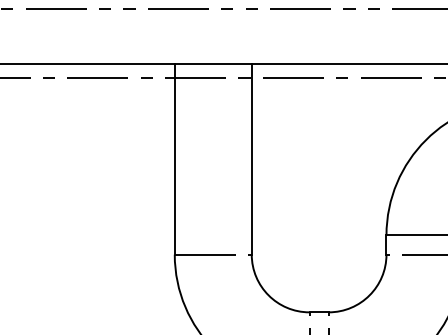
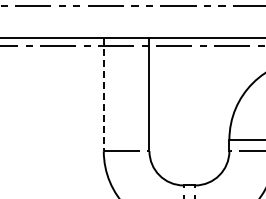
line: (174, 159) -> (103, 94), solid -> dashed

